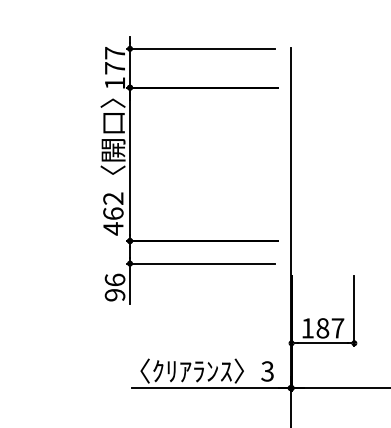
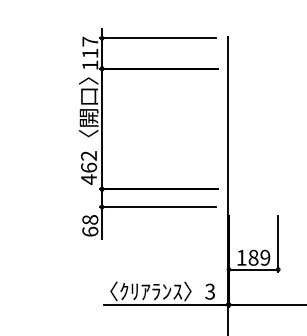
text: (114, 68) -> (89, 53), 177 -> 117
text: (114, 287) -> (89, 225), 96 -> 68
text: (337, 328) -> (265, 257), 187 -> 189

